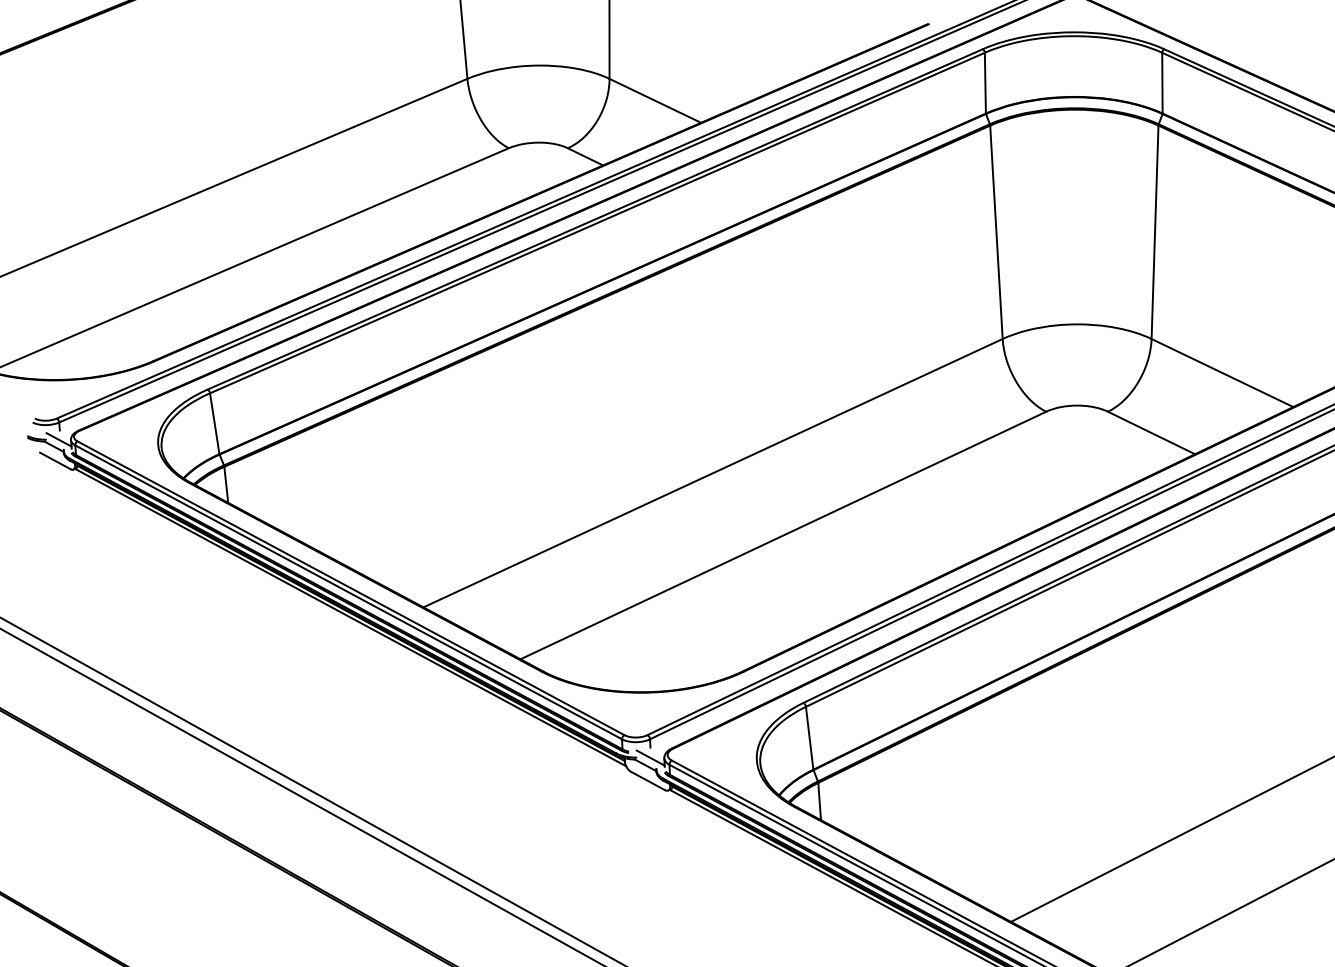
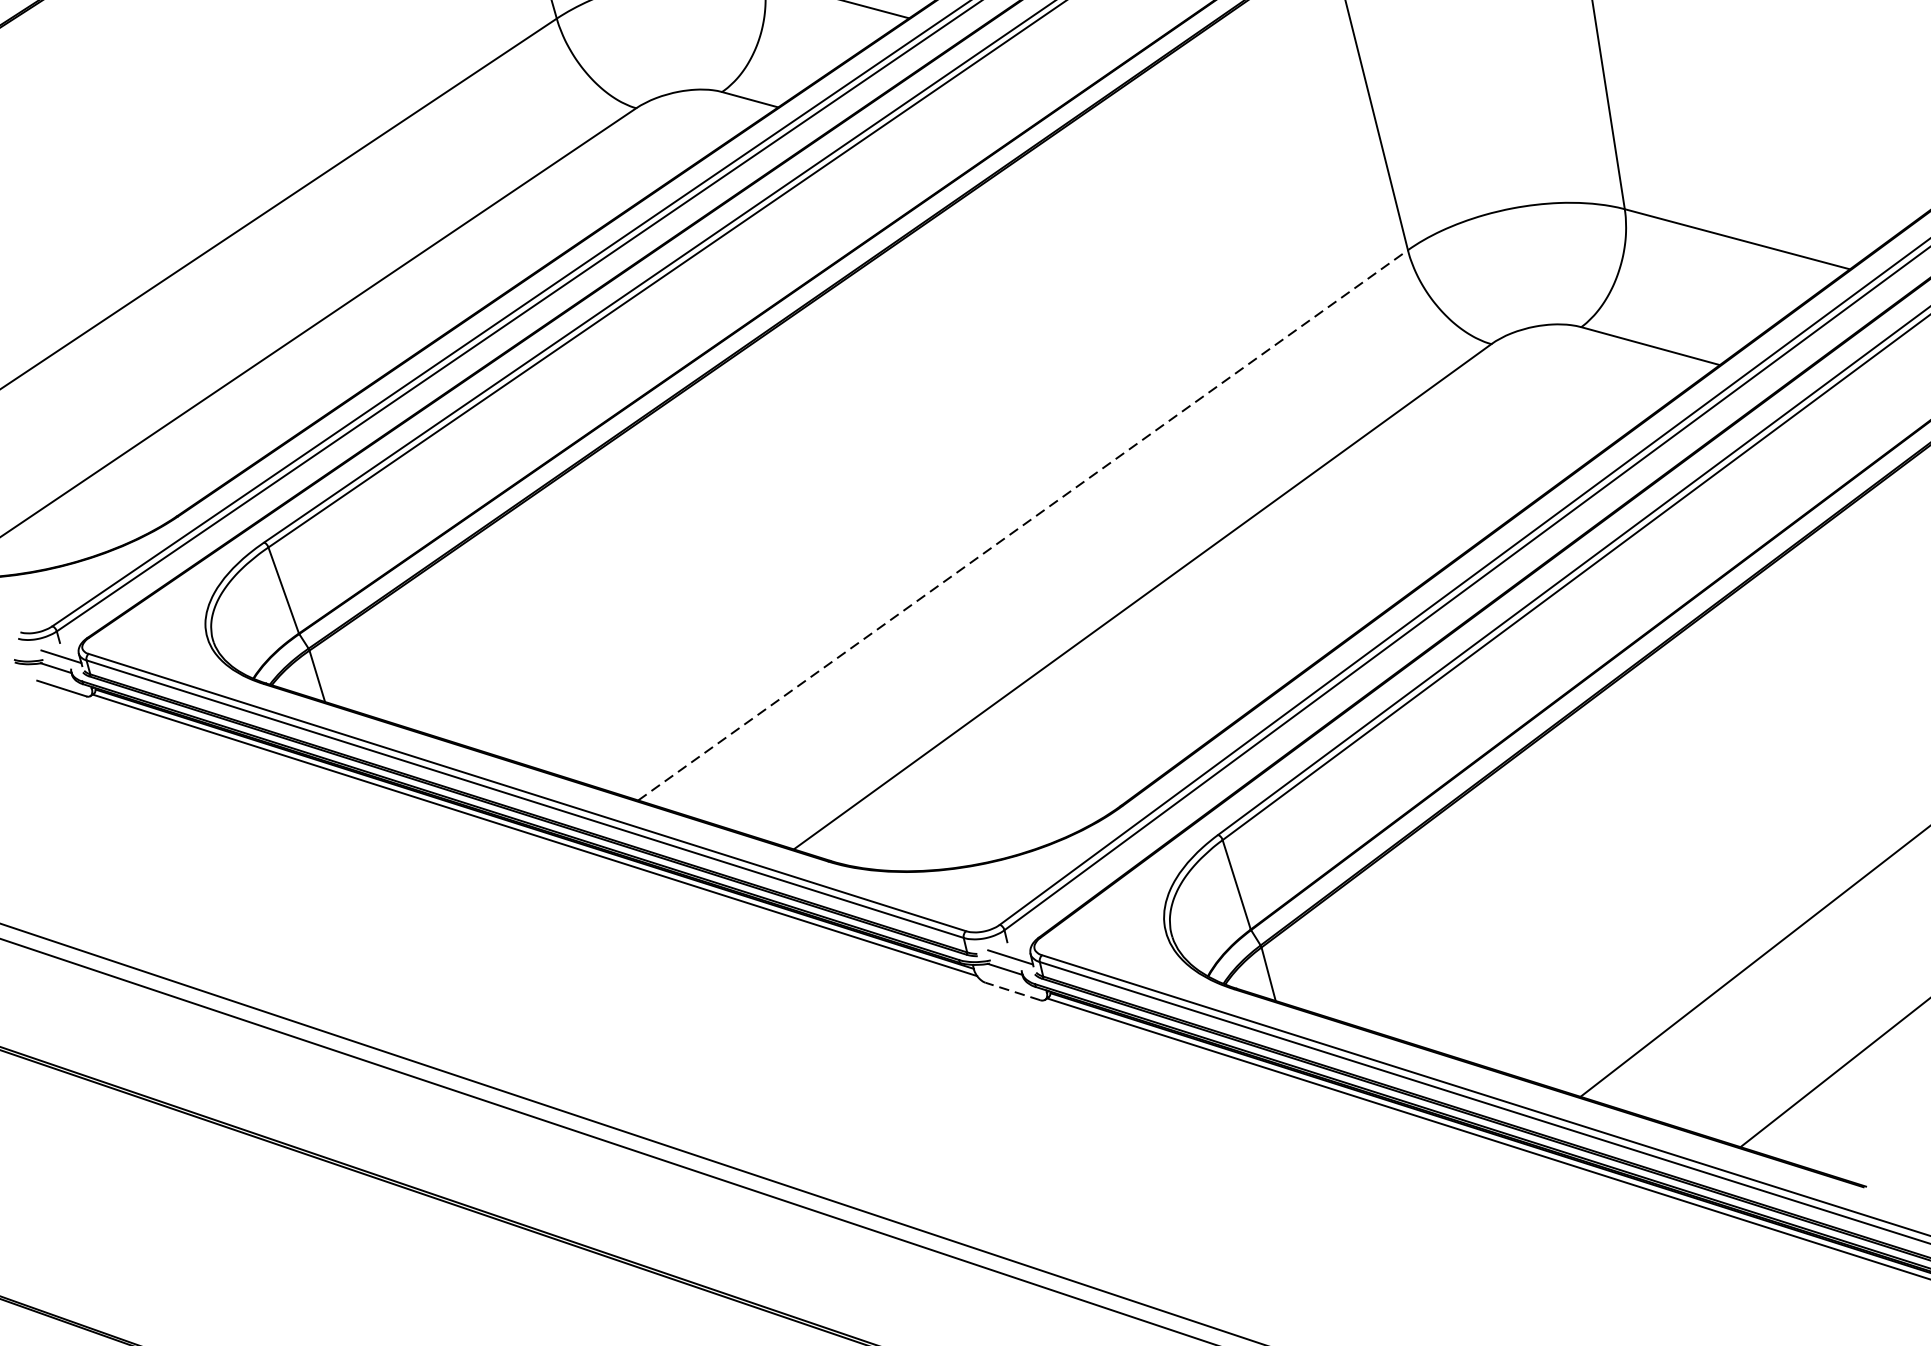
line: (713, 472) -> (1023, 524), solid -> dashed
line: (647, 780) -> (1012, 990), solid -> dashed

